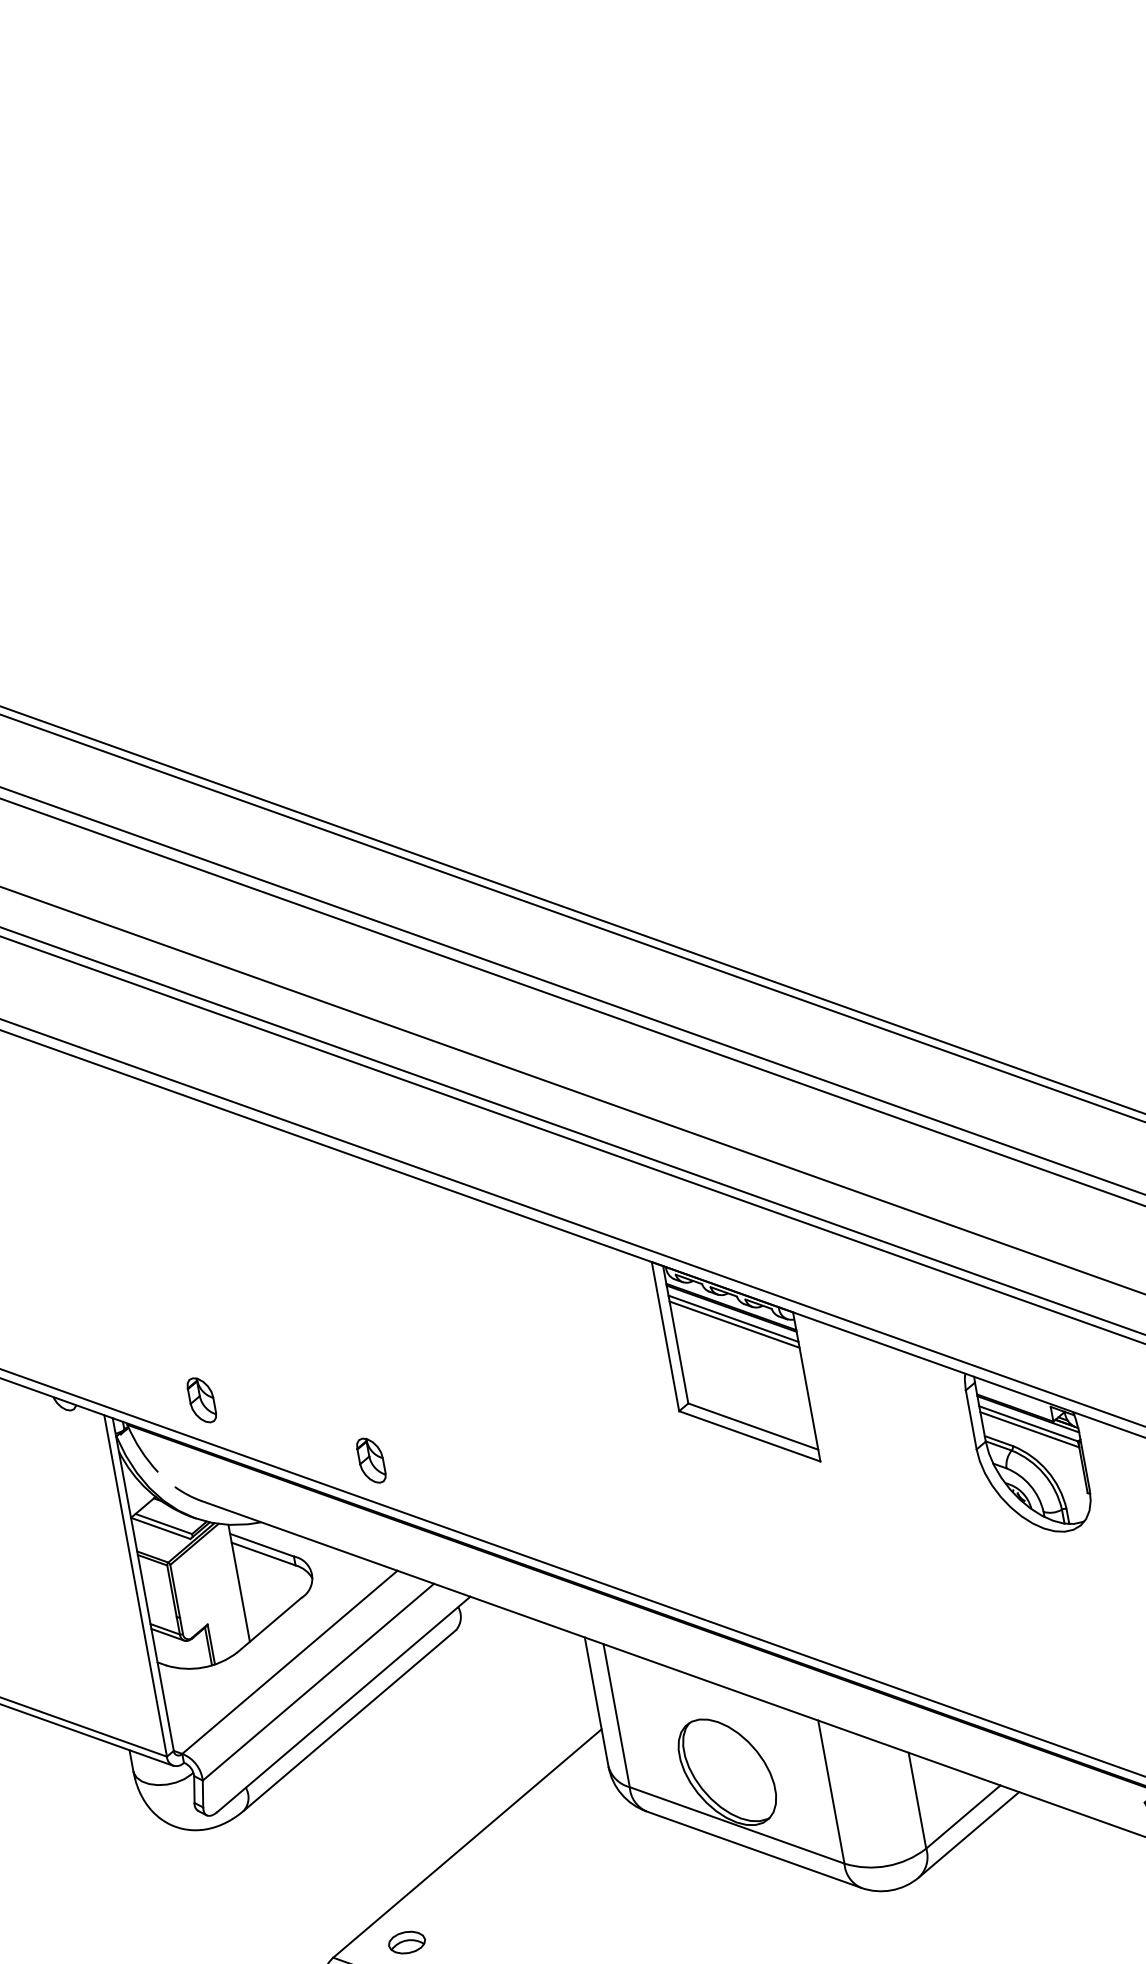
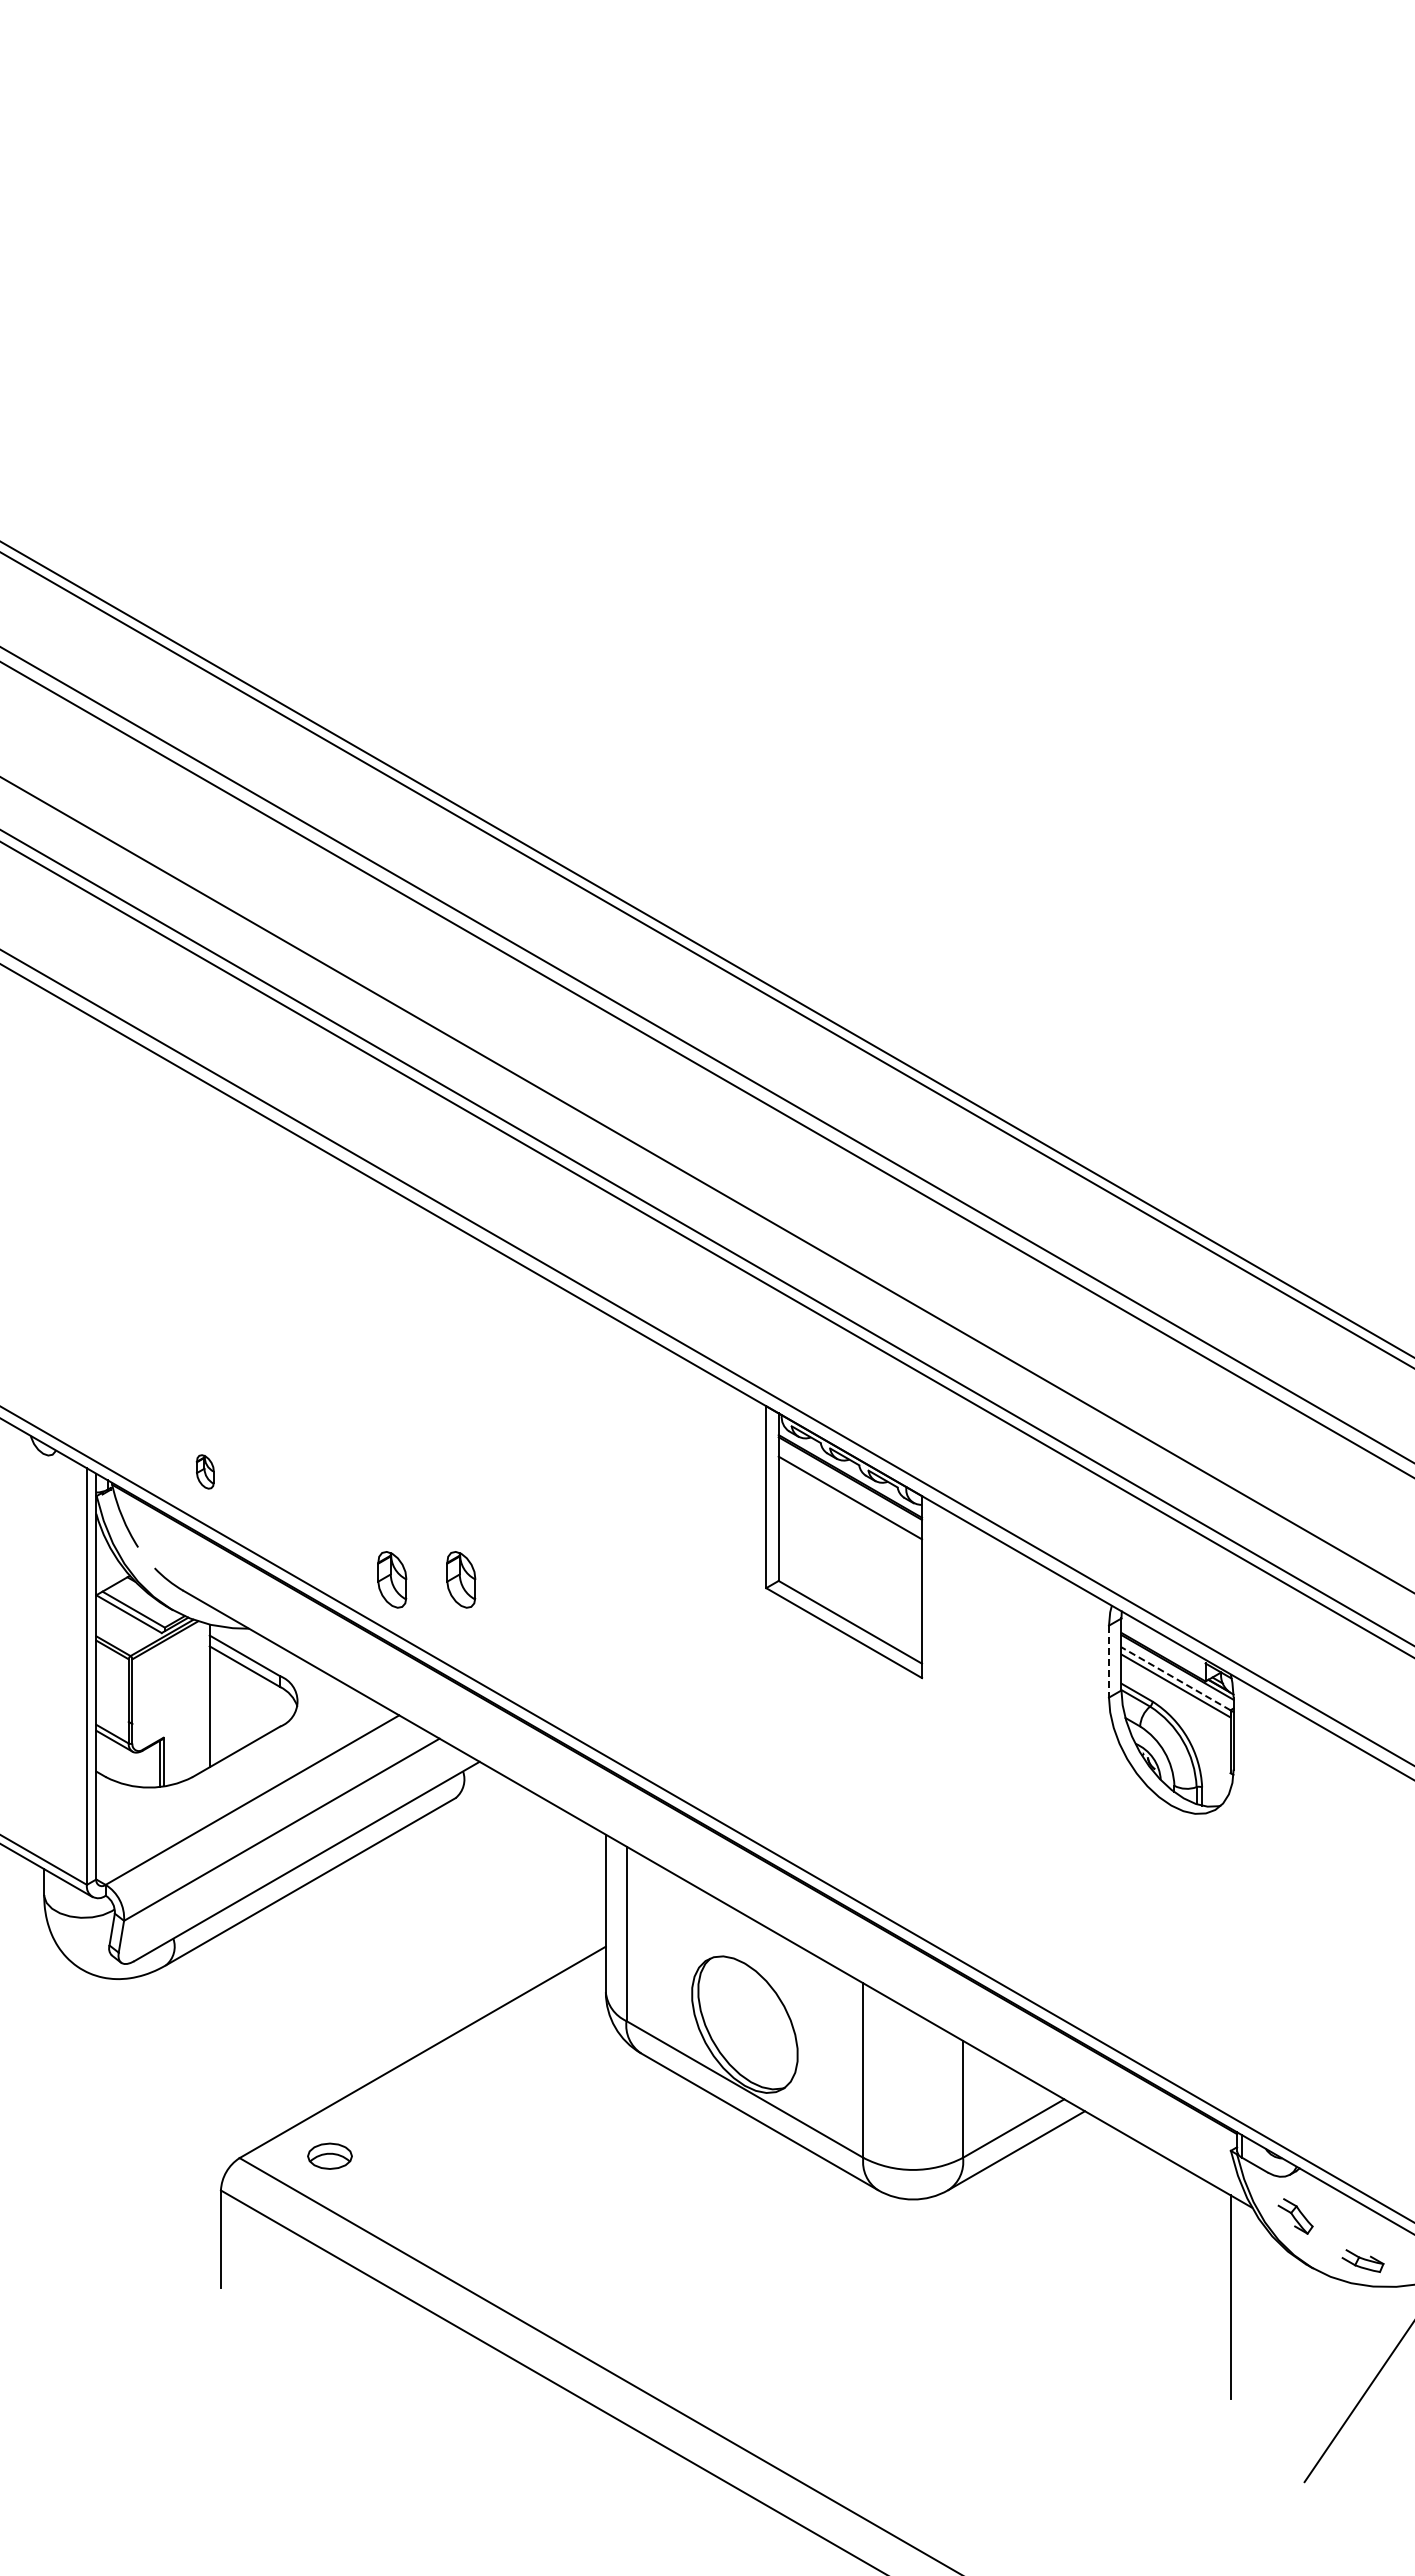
line: (733, 1318) -> (850, 1490), removed
part: (201, 1399) -> (205, 1471), size x0.6
line: (971, 1419) -> (1109, 1661), solid -> dashed
line: (1029, 1423) -> (1176, 1678), solid -> dashed
part: (428, 1449) -> (461, 1579), added

